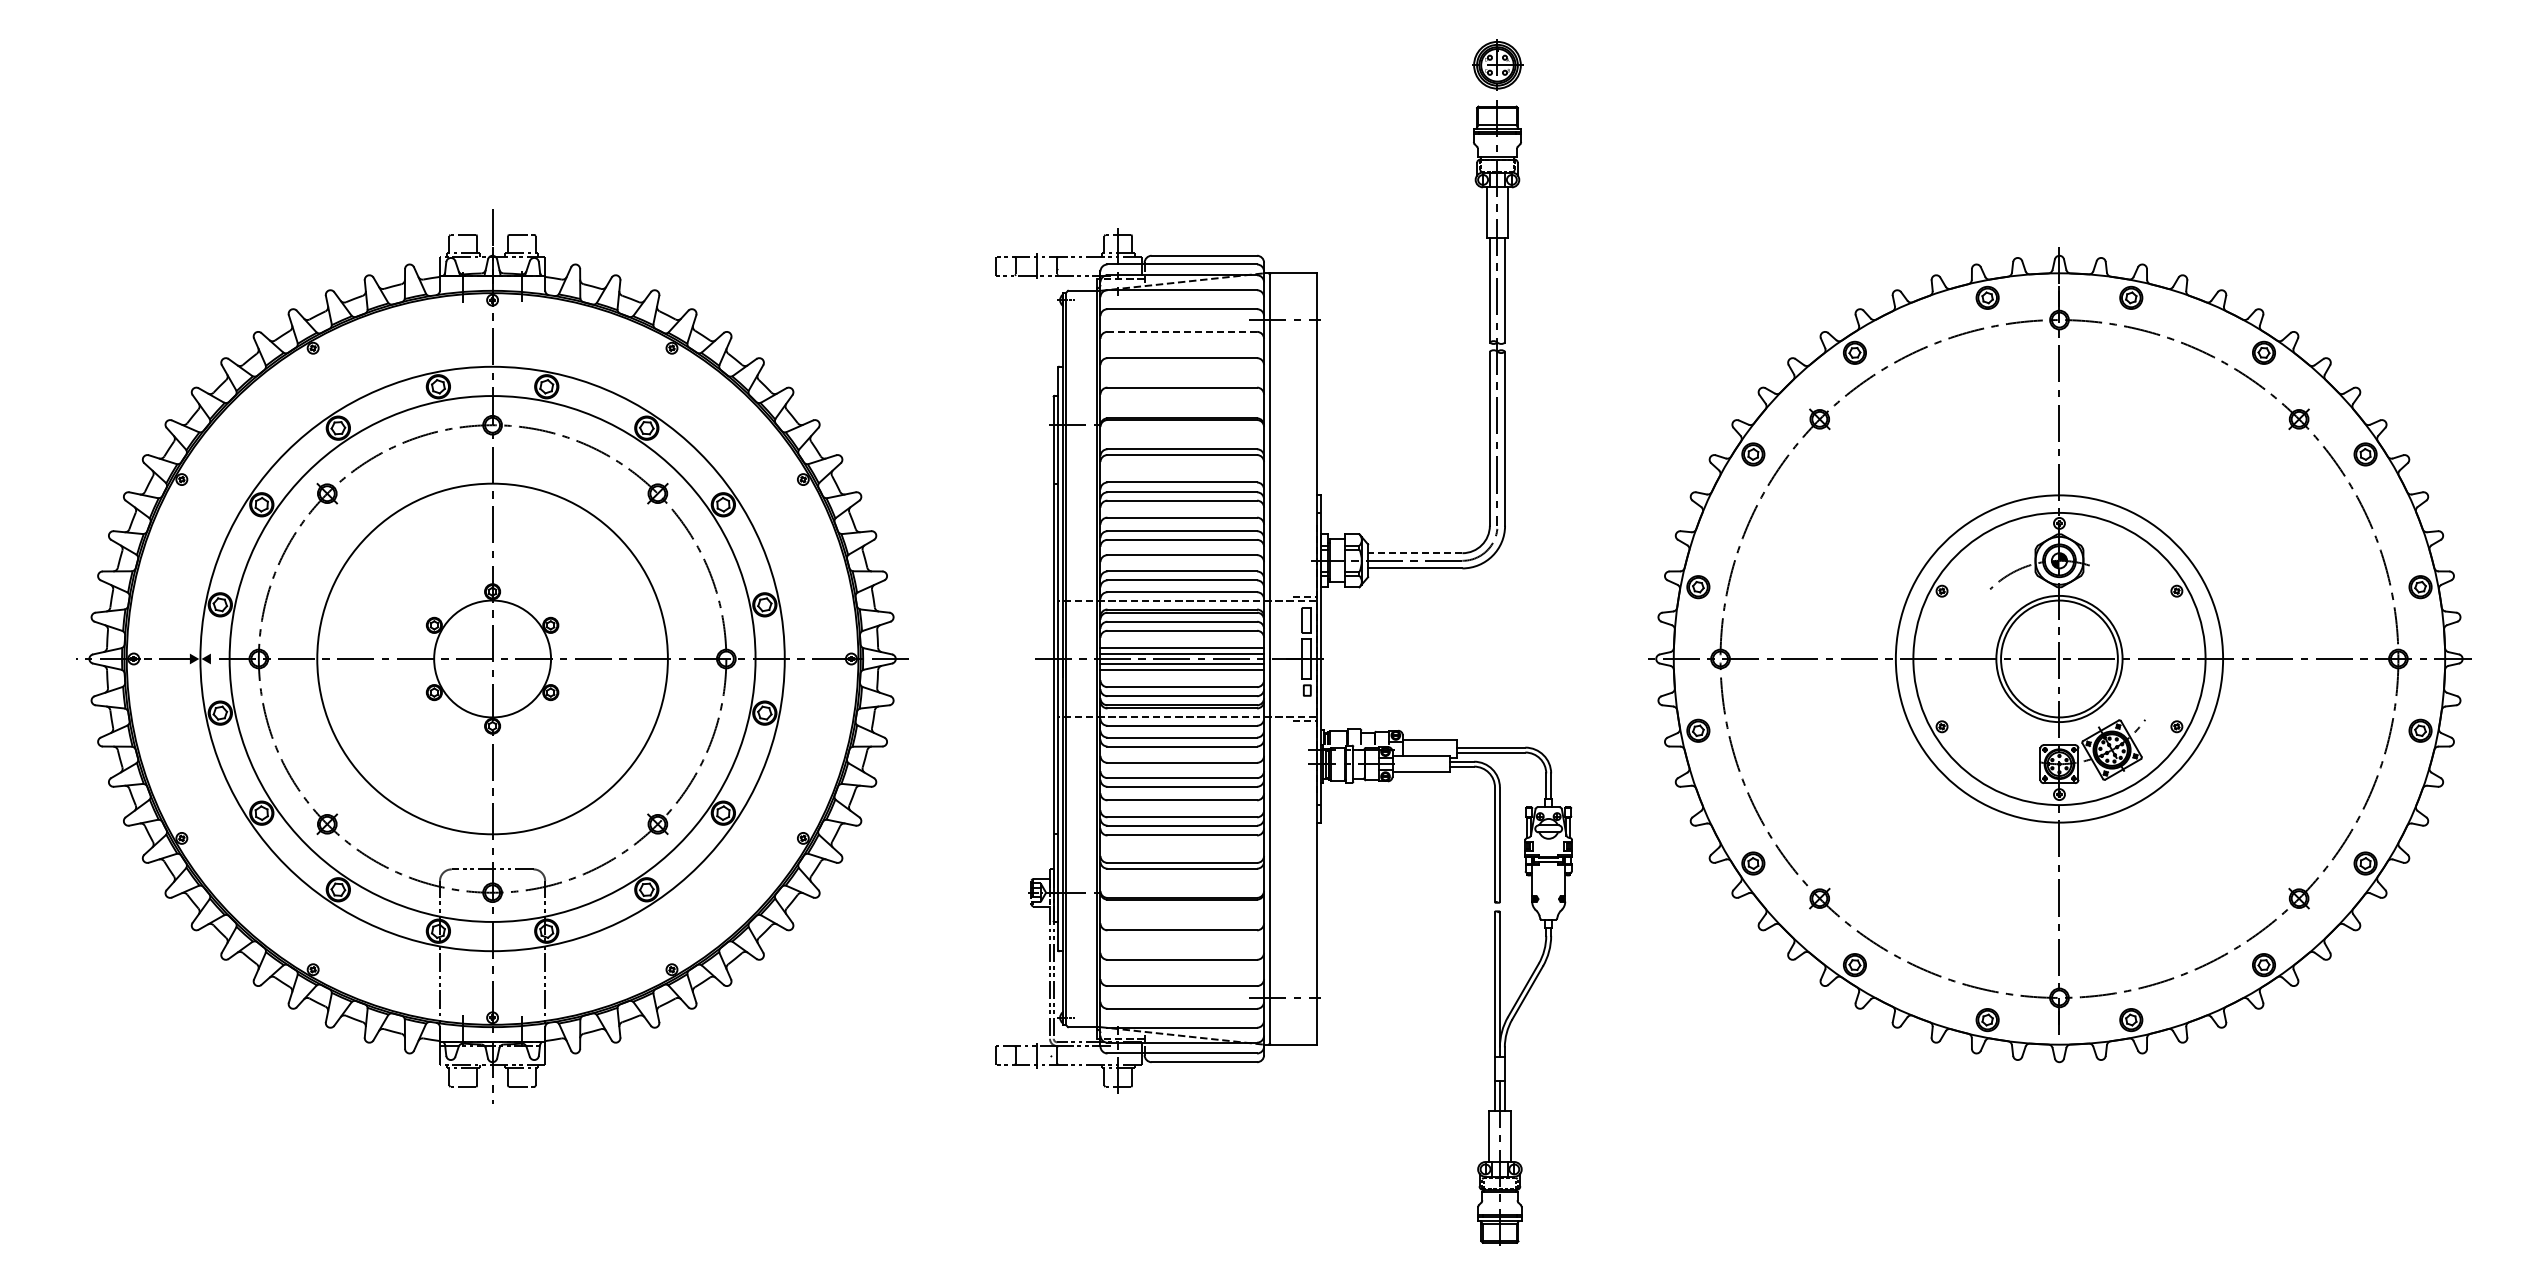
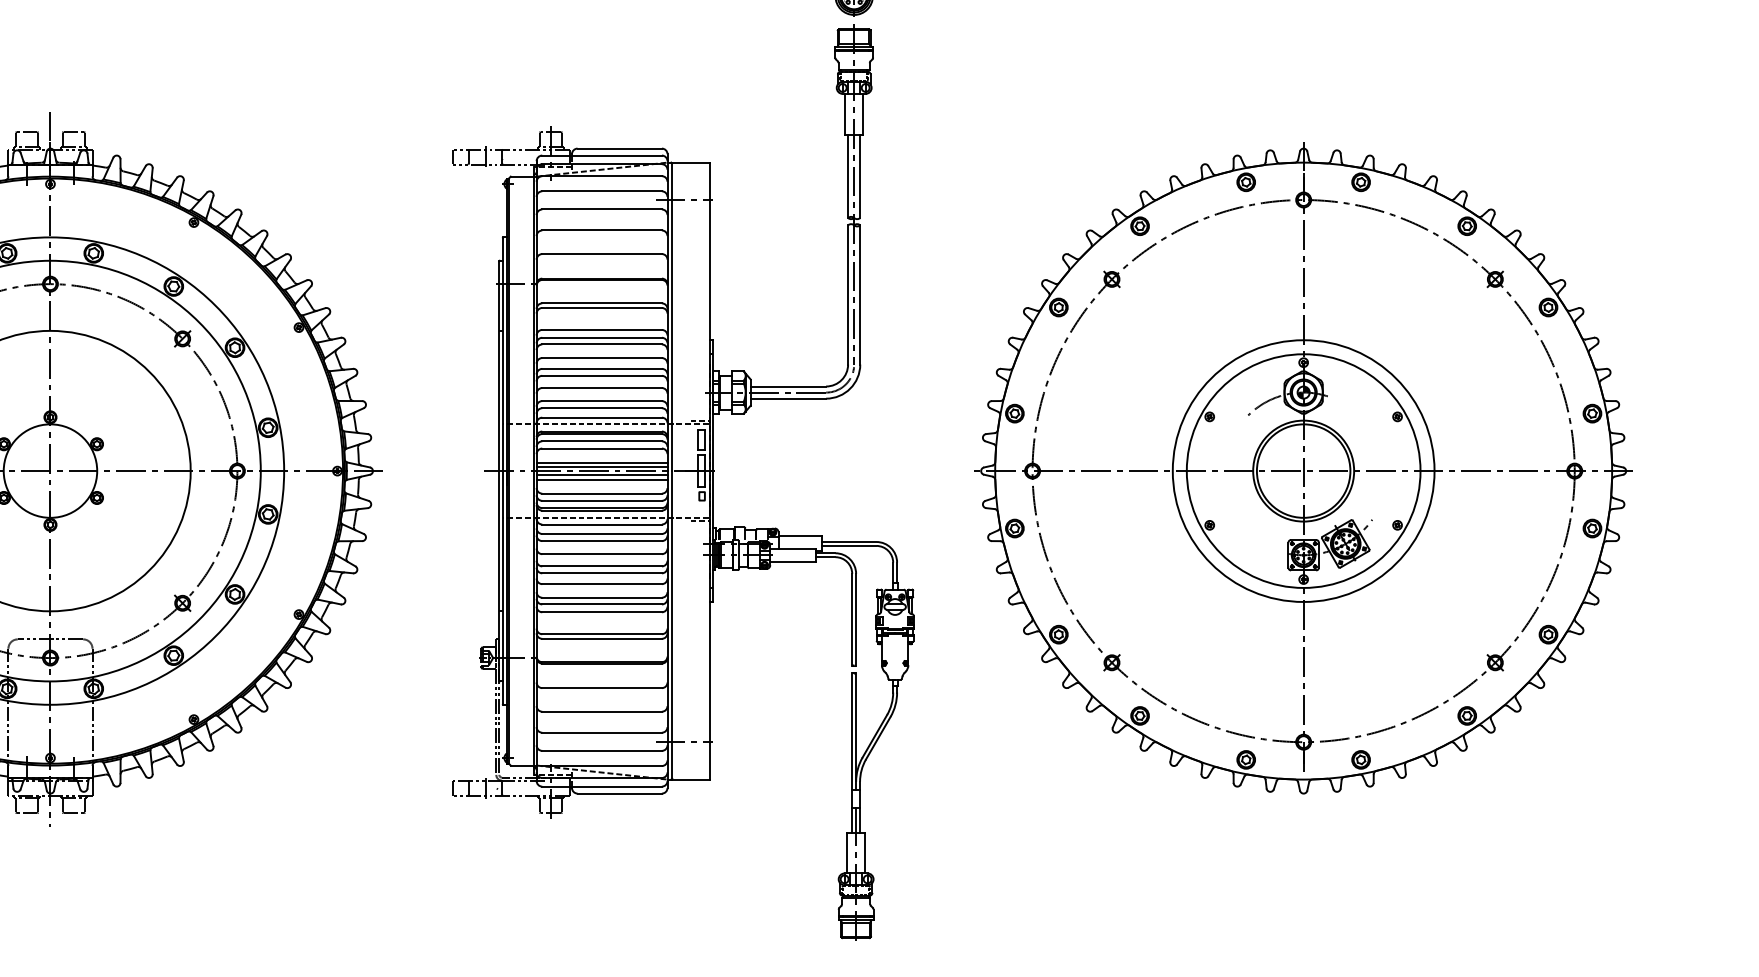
line: (1182, 331) -> (602, 209), dashed -> solid
line: (1414, 553) -> (787, 386), dashed -> solid

